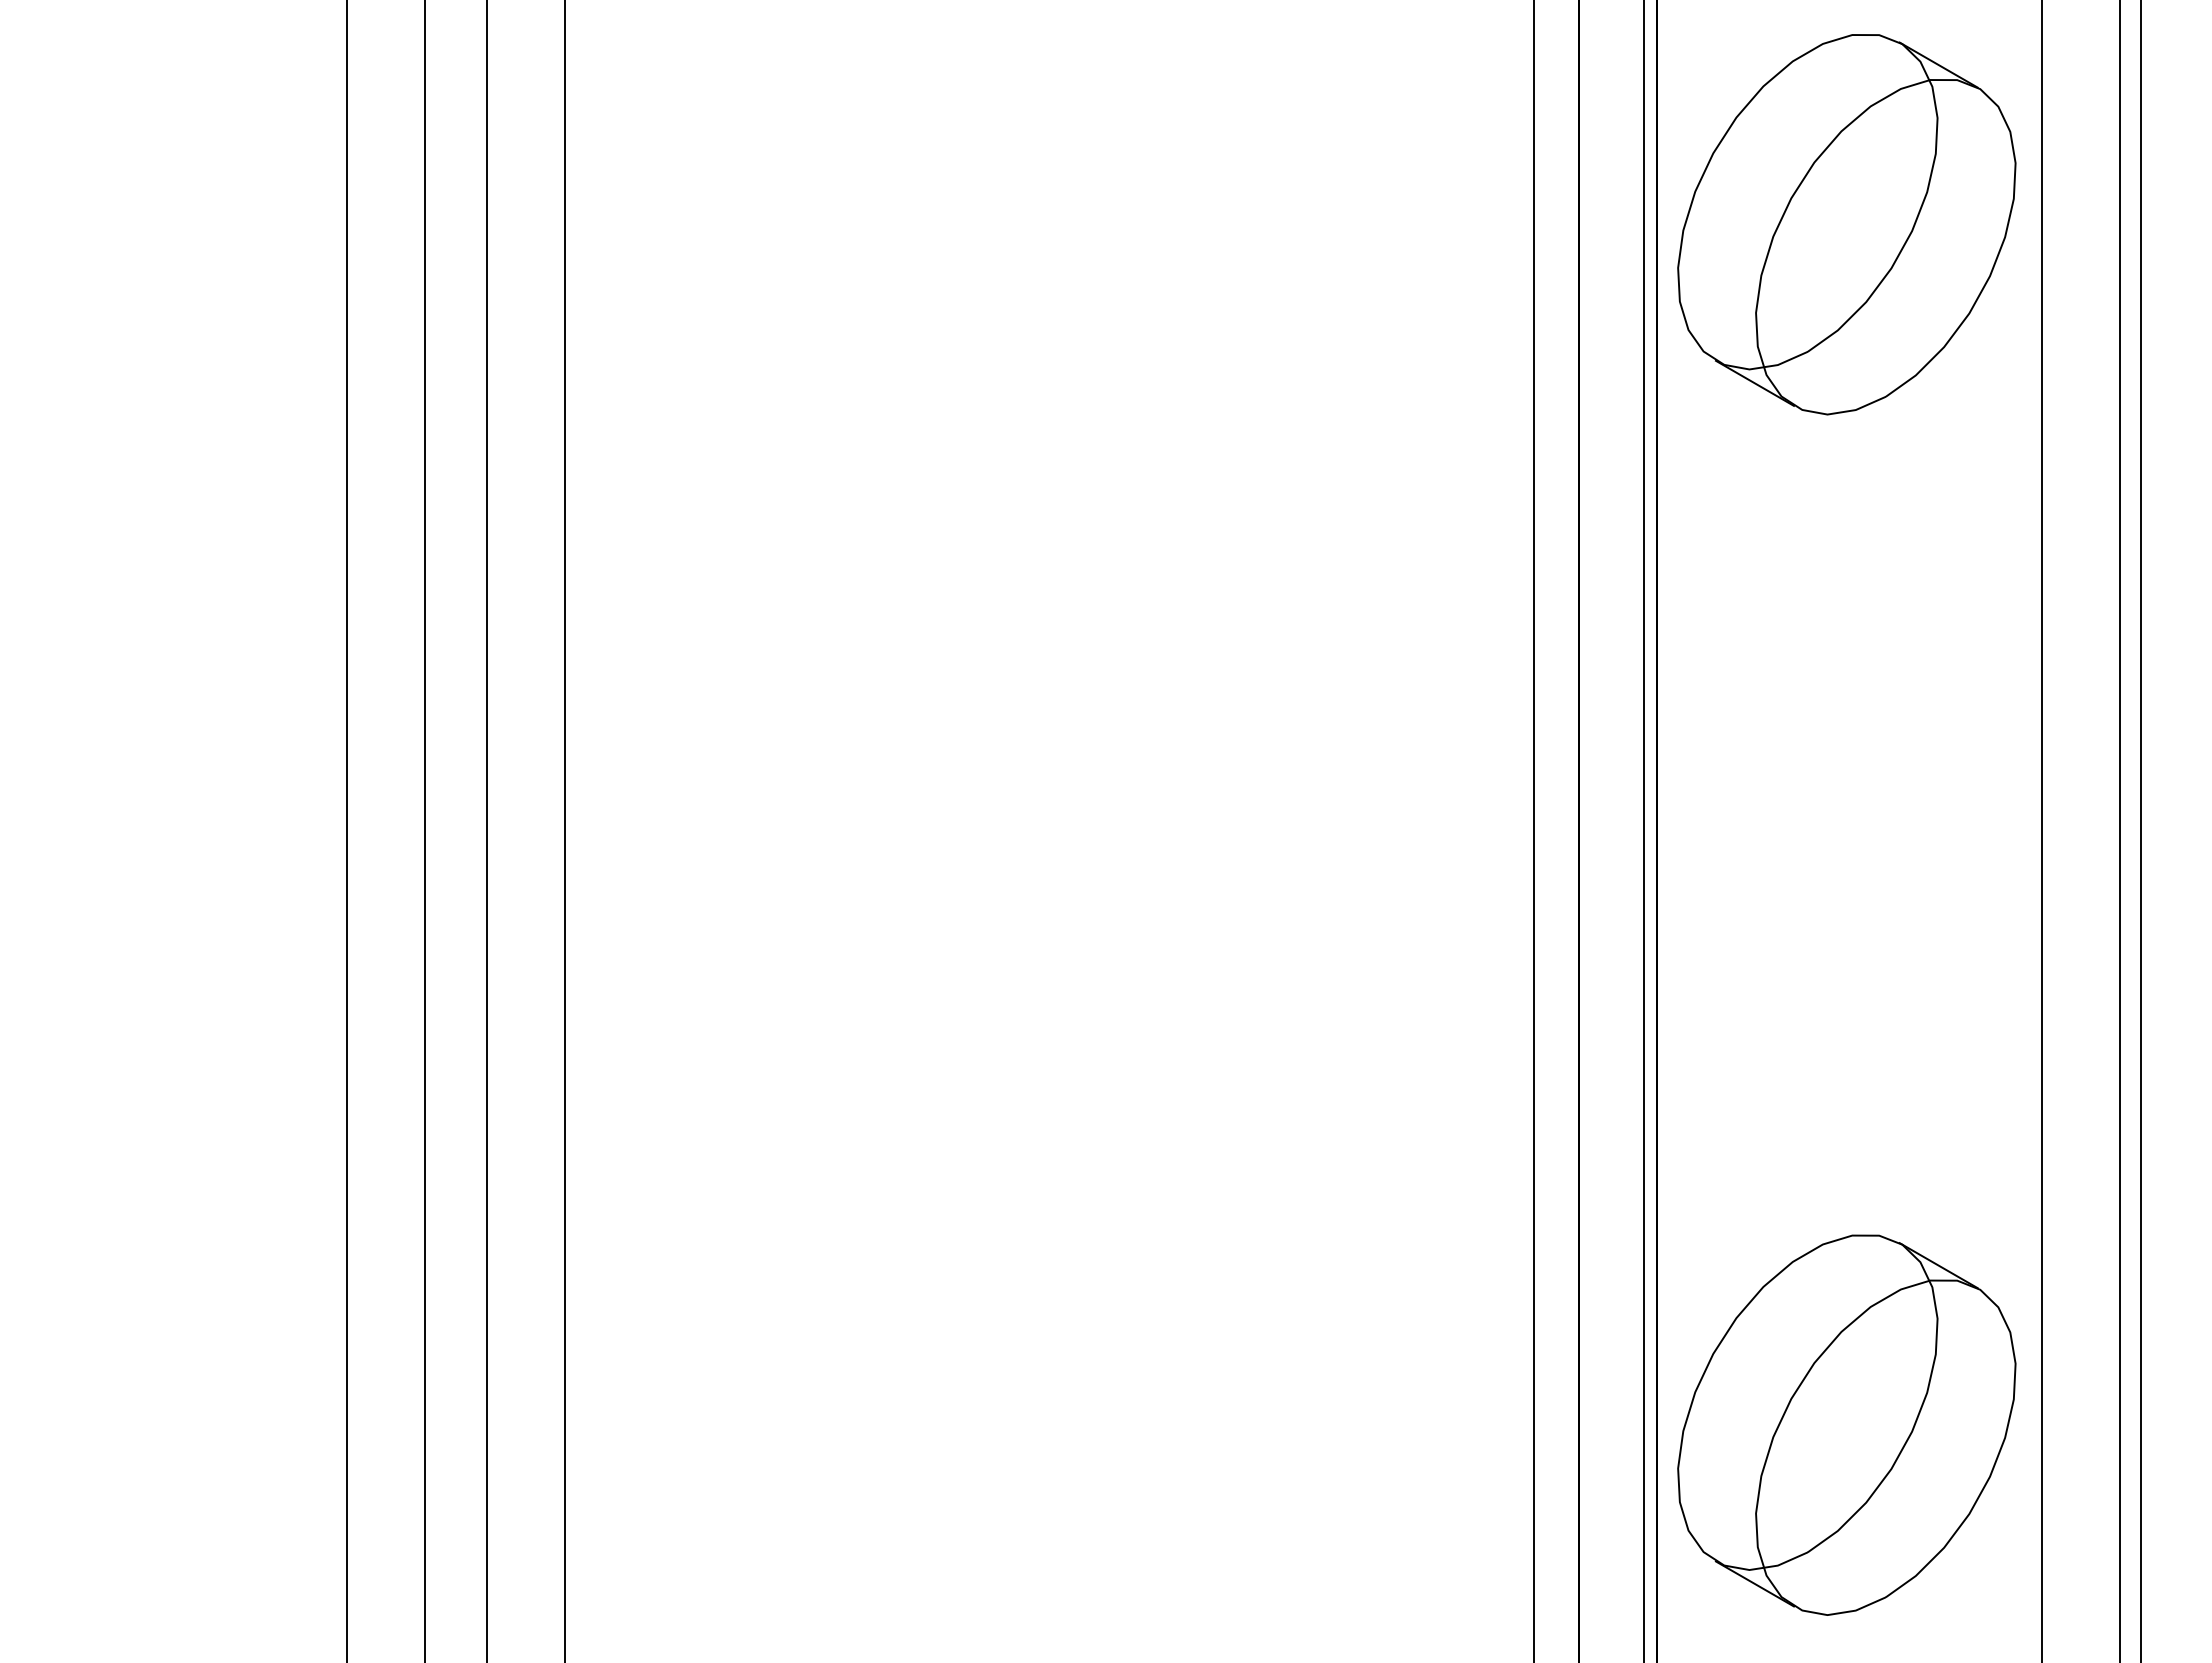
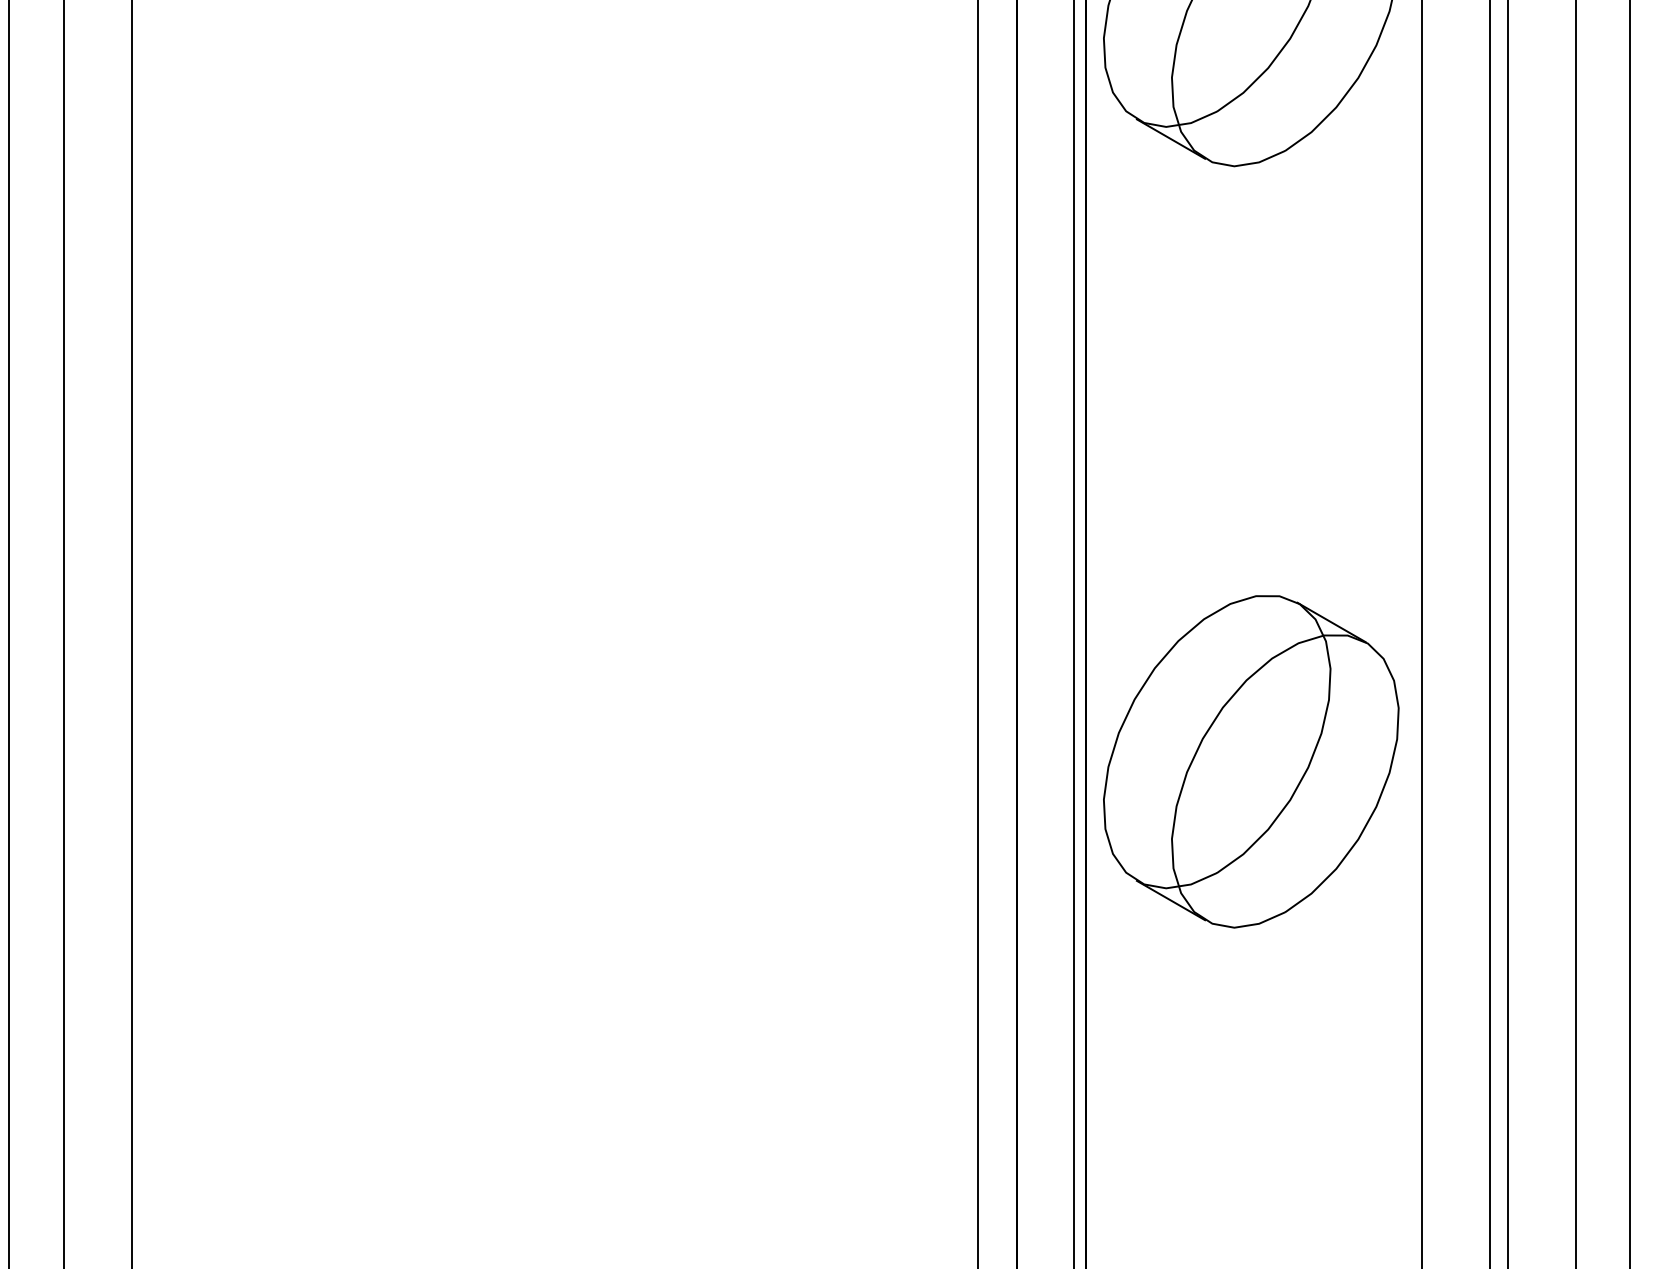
part: (1846, 1424) -> (1250, 761), moved

